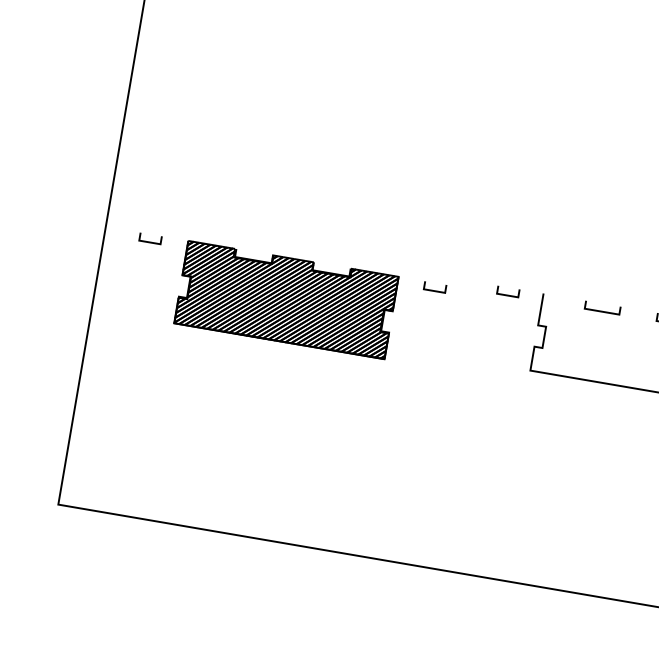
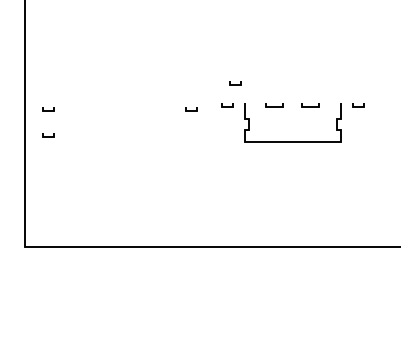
line: (531, 253) -> (235, 84), added
line: (141, 292) -> (48, 136), added
part: (286, 299) -> (119, 127), removed

